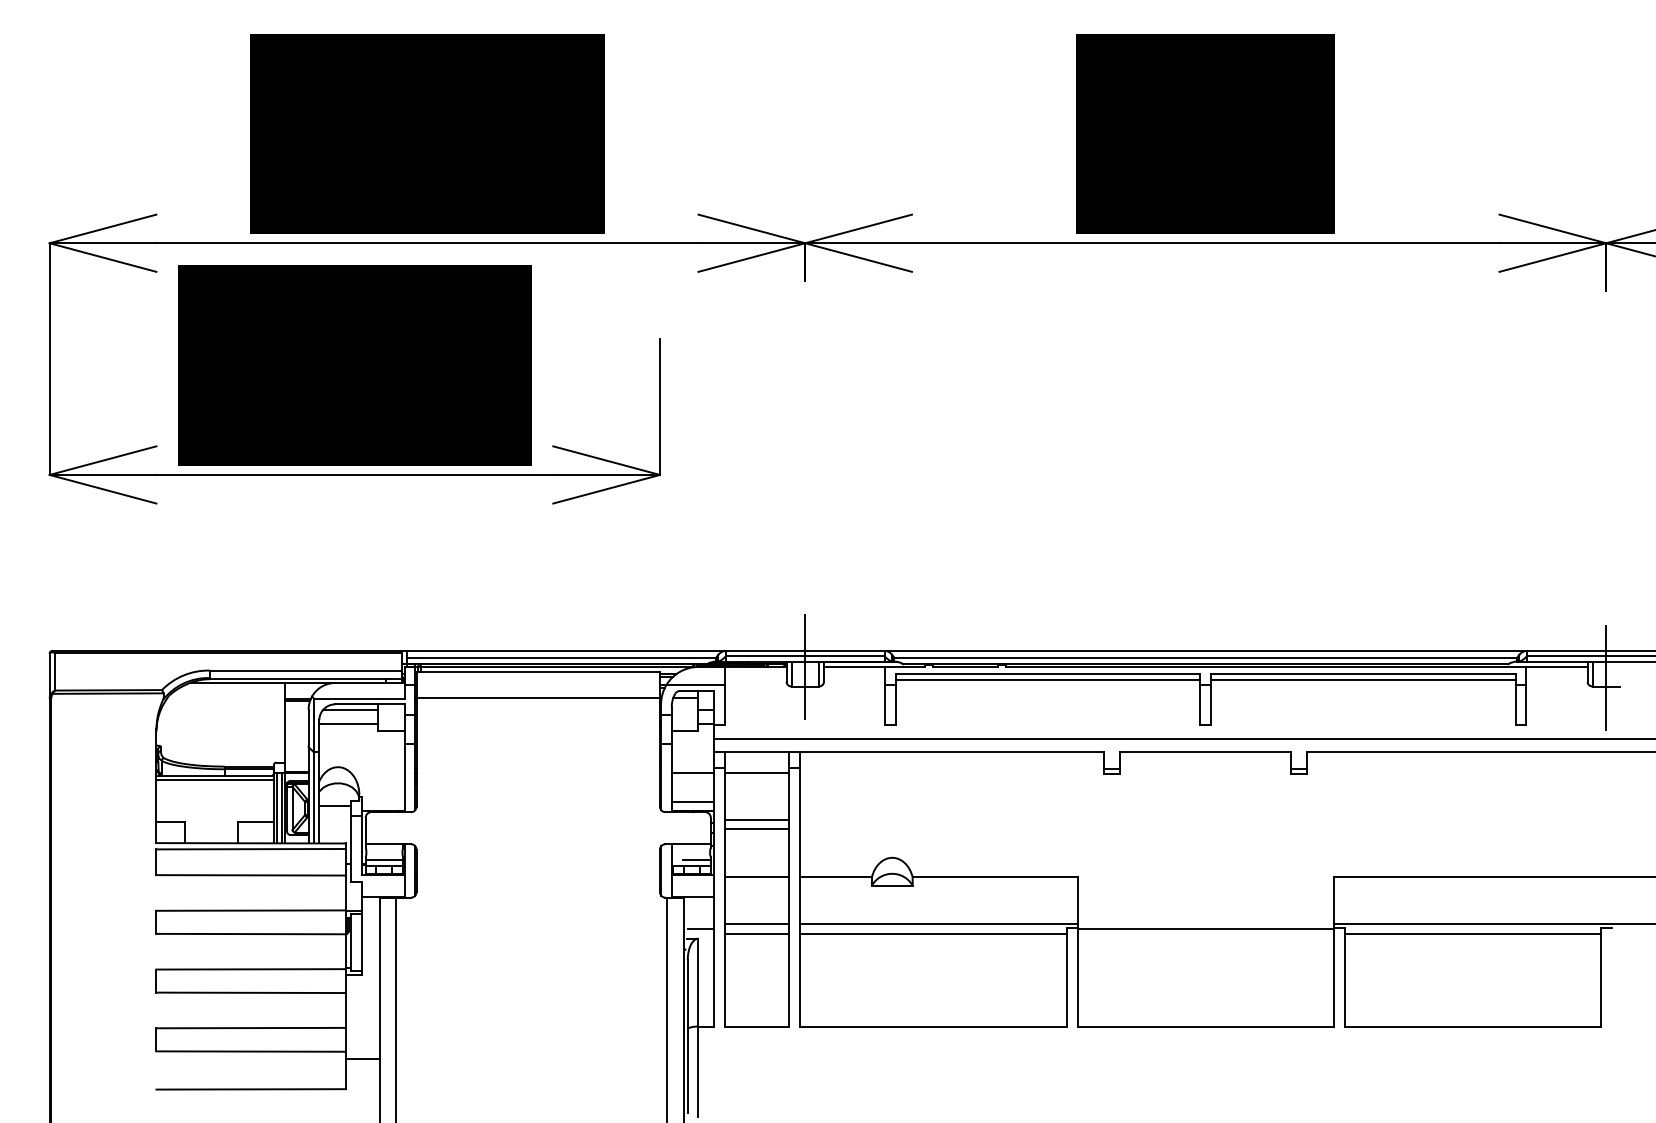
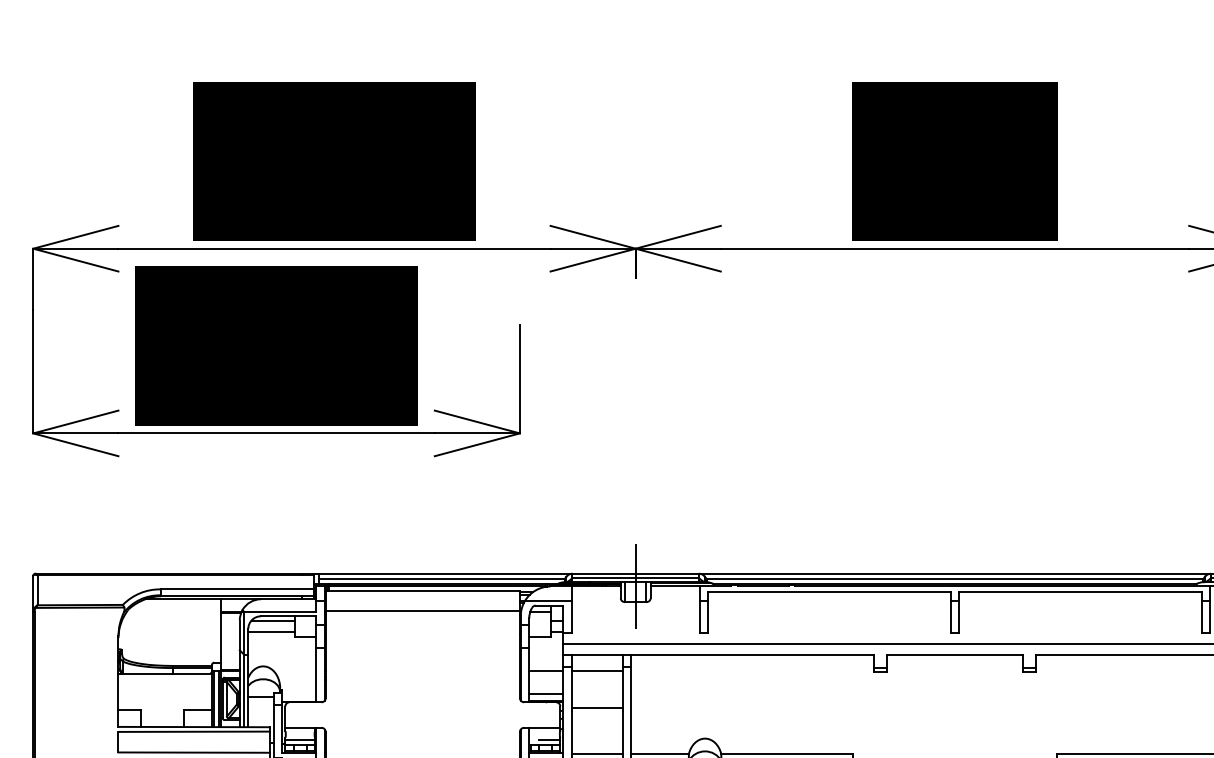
line: (1048, 680) -> (829, 597), removed
line: (1363, 680) -> (1080, 597), removed
line: (214, 780) -> (164, 677), removed
line: (757, 829) -> (597, 716), removed

